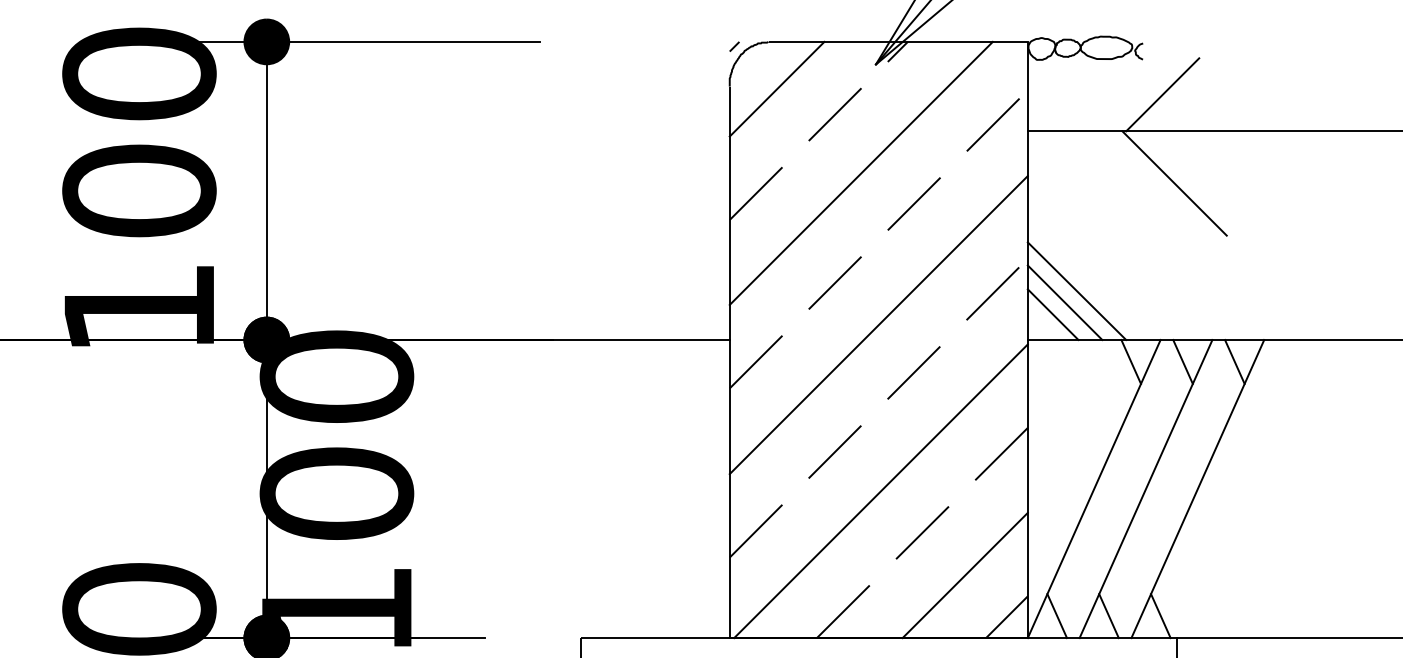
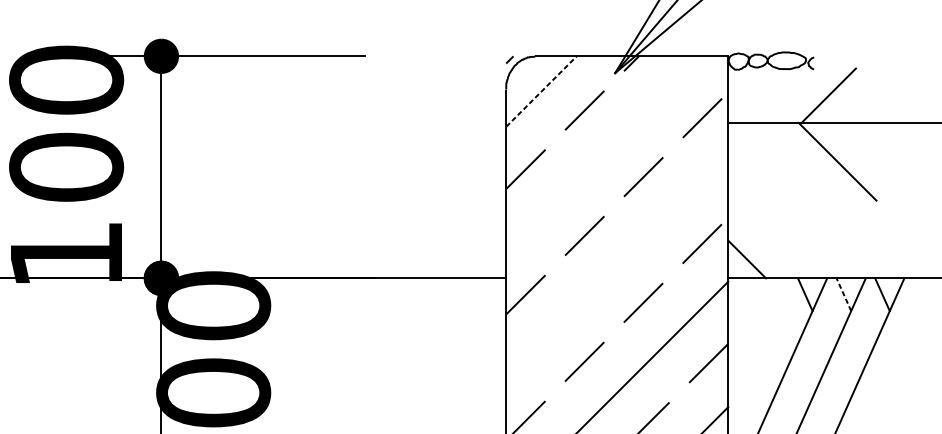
line: (777, 89) -> (541, 91), solid -> dashed
line: (860, 172) -> (603, 153), removed
line: (1076, 290) -> (764, 241), removed
line: (1064, 302) -> (755, 250), removed
line: (878, 325) -> (617, 267), removed
line: (1182, 361) -> (843, 294), solid -> dashed

